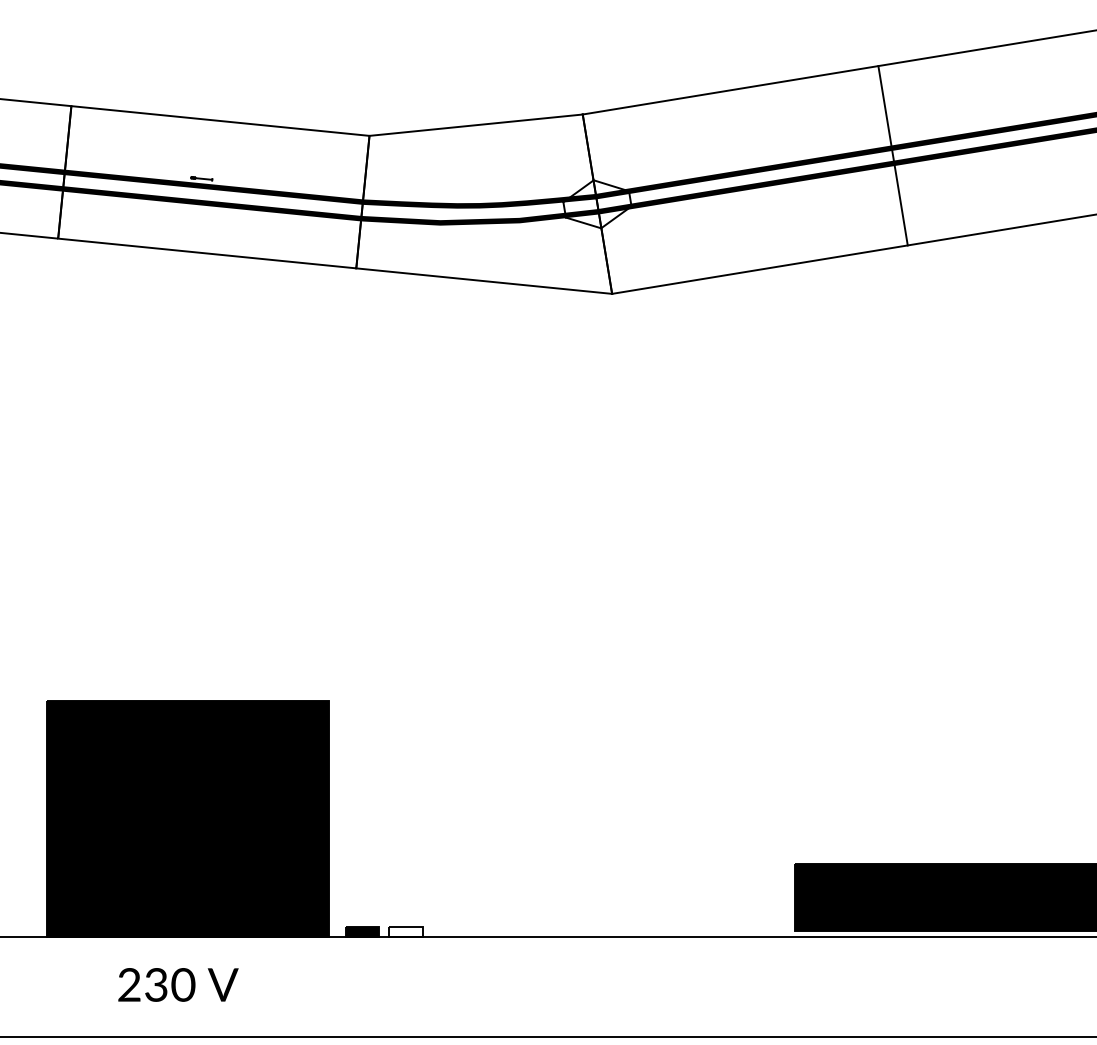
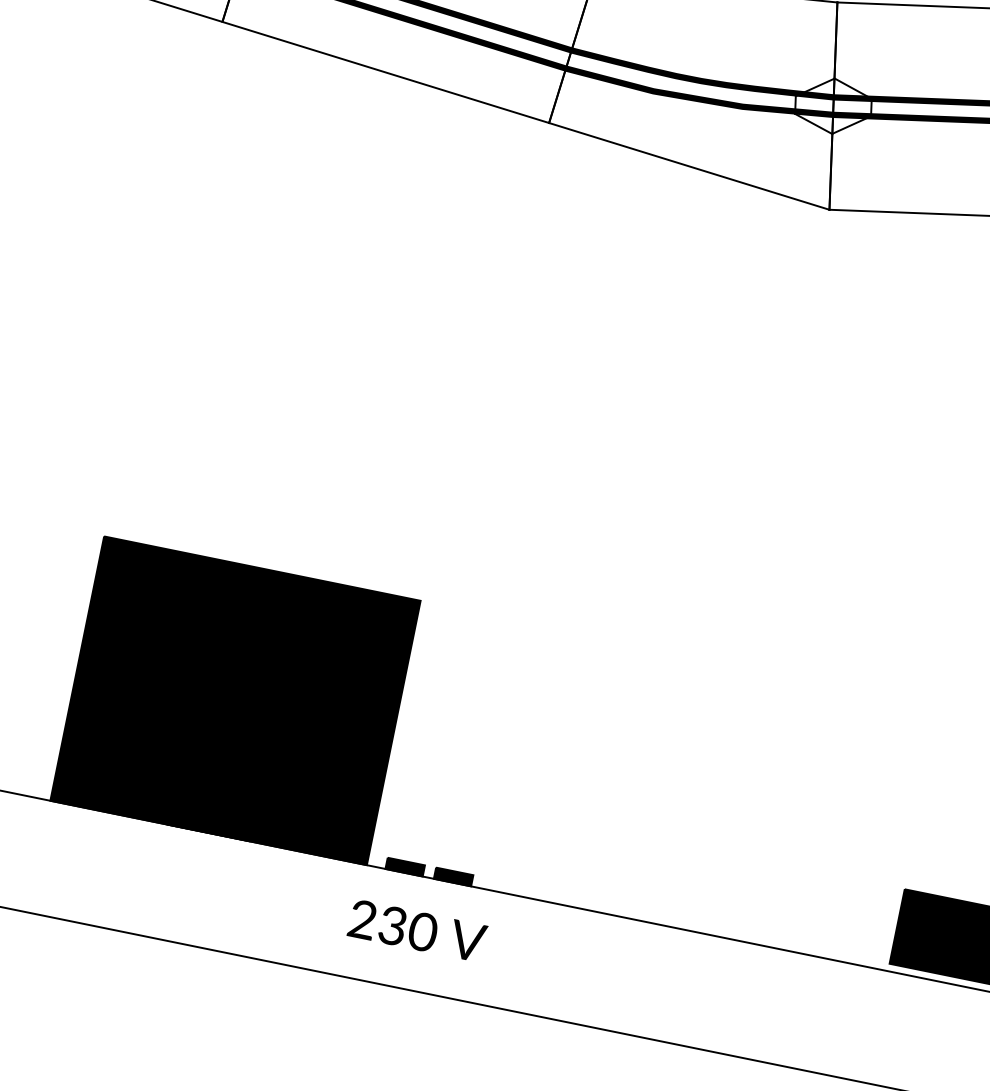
fill: (405, 932) -> (453, 877), added
text: (178, 984) -> (417, 930), moved

